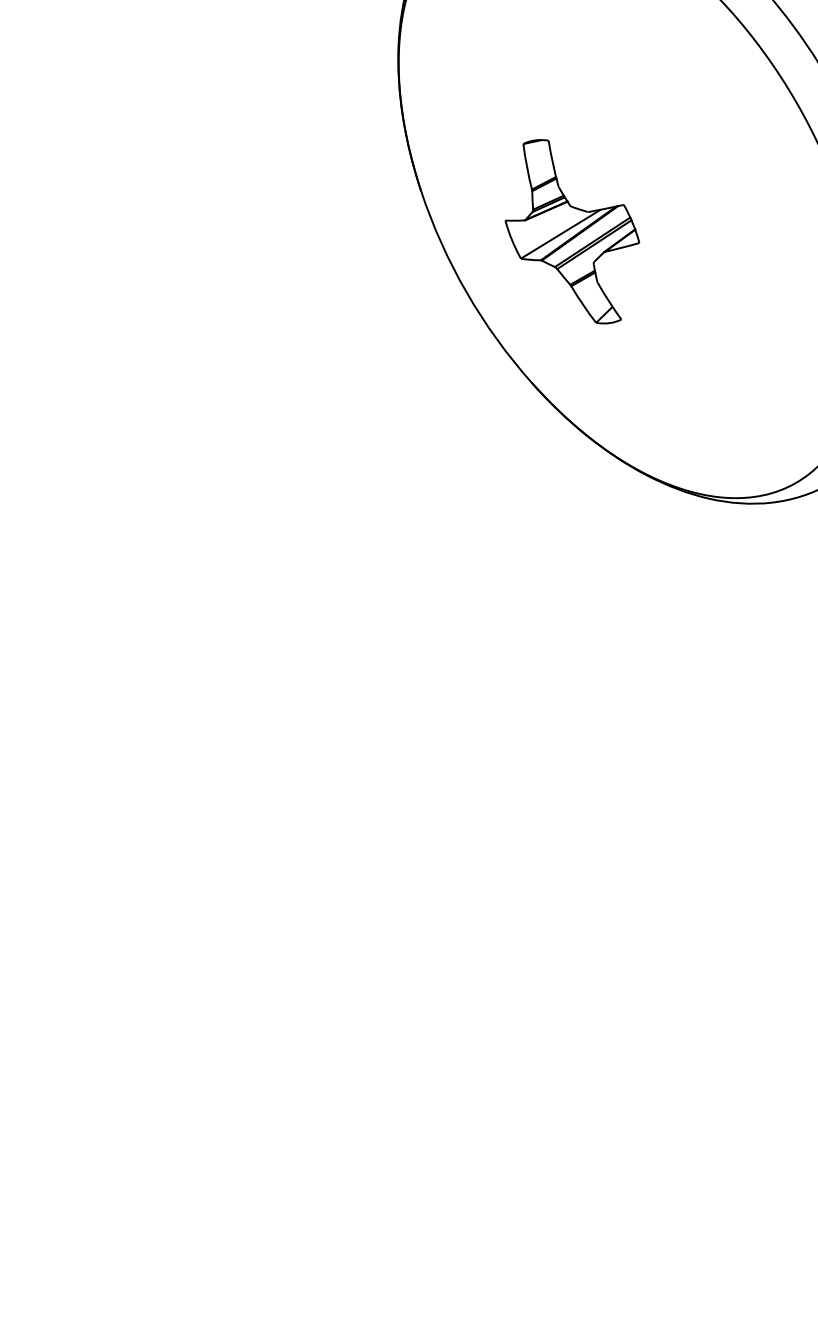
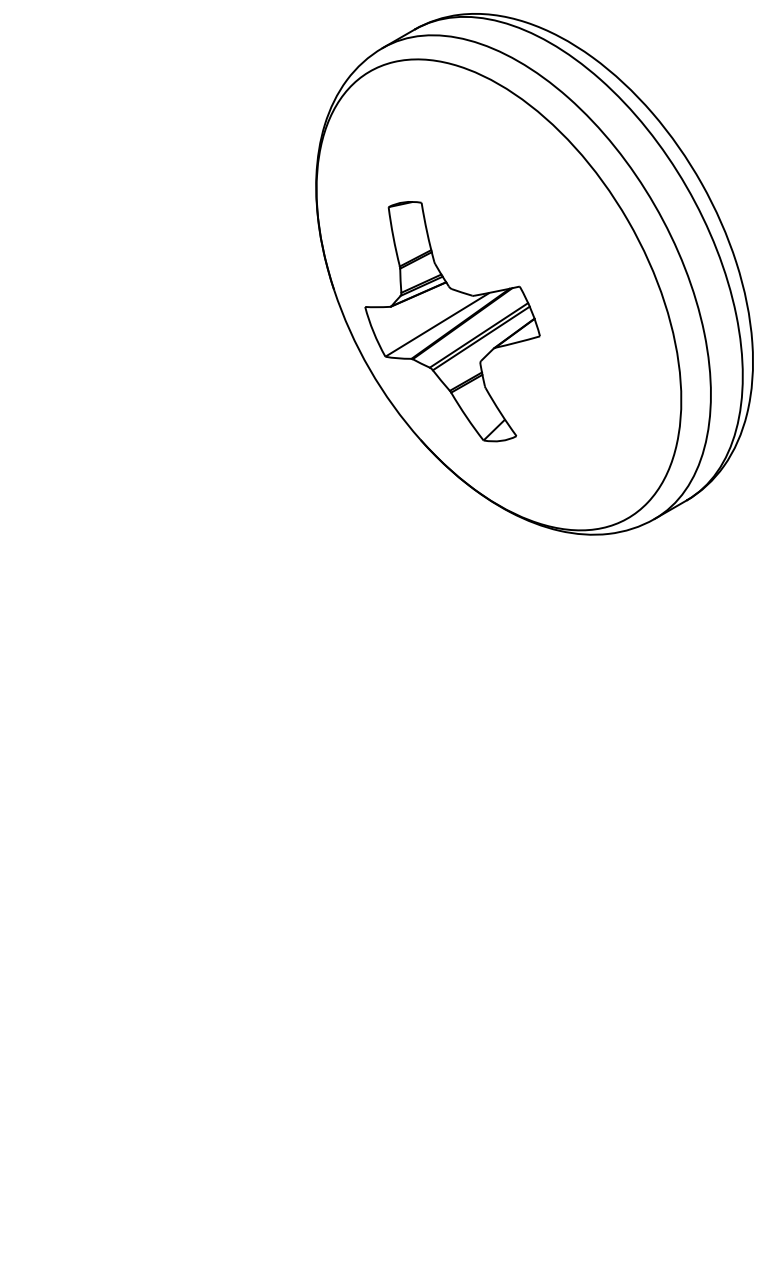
part: (572, 231) -> (452, 321), size x1.67

